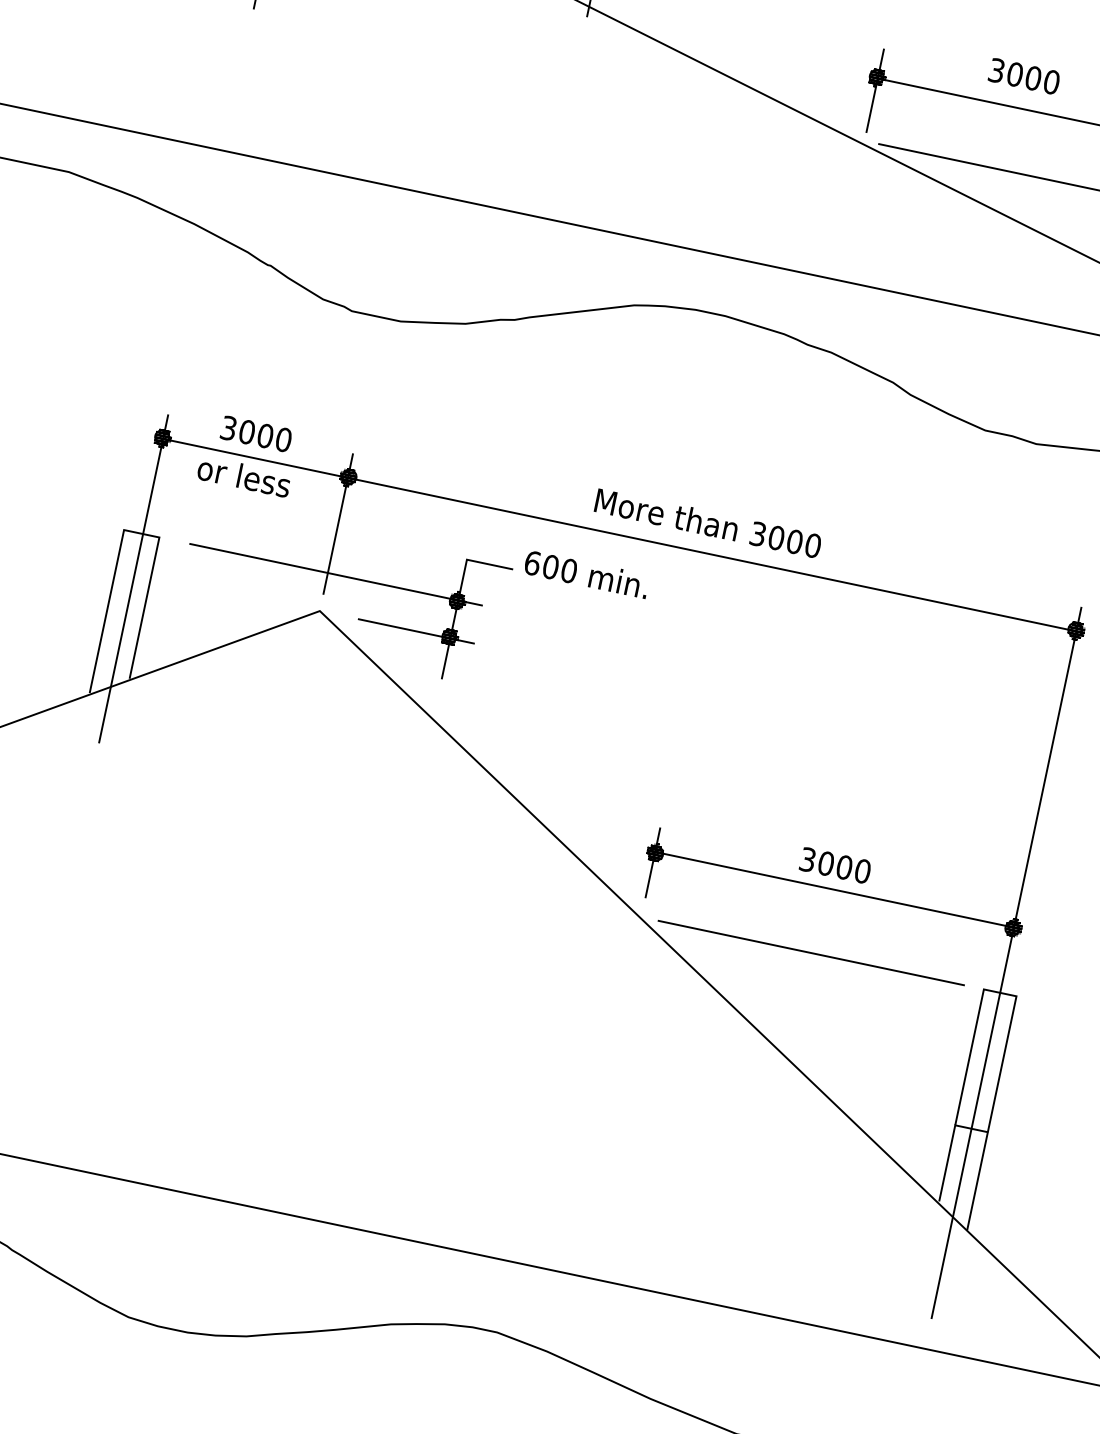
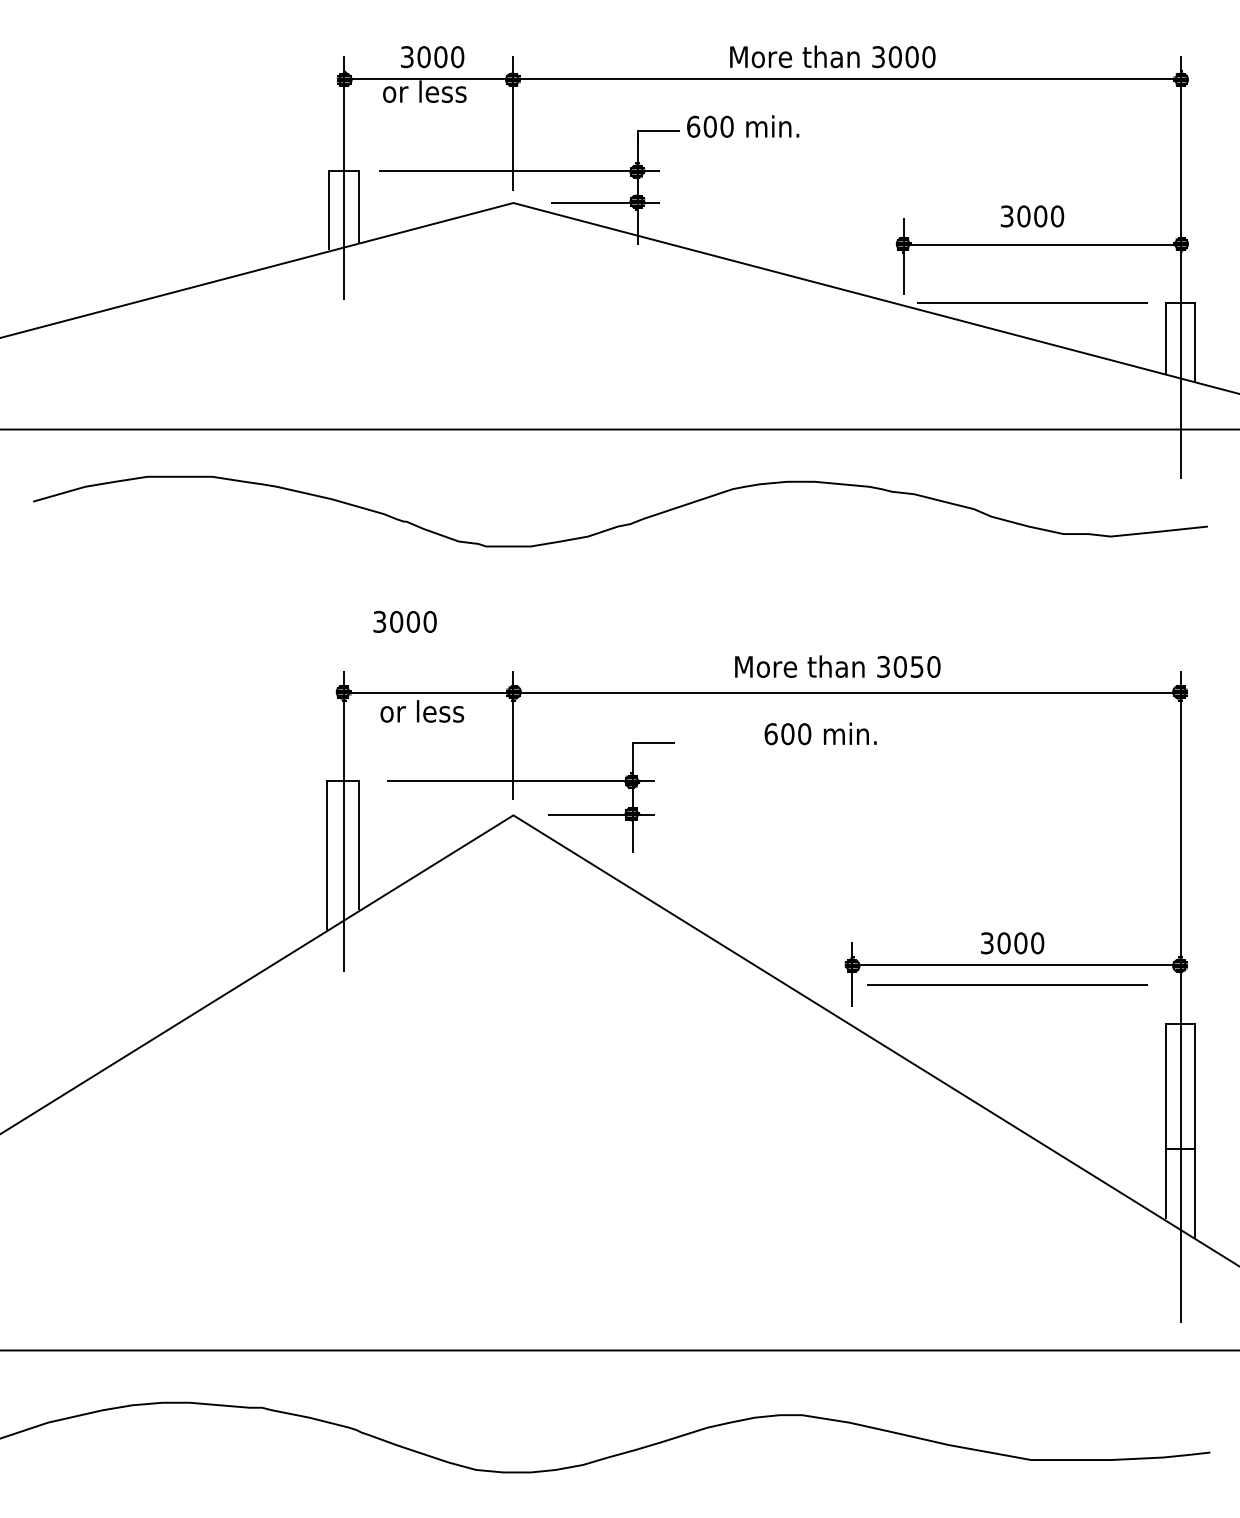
text: (255, 433) -> (404, 621), moved
text: (794, 541) -> (916, 666), 3000 -> 3050
text: (586, 573) -> (820, 733), moved
line: (811, 952) -> (1007, 984), moved

